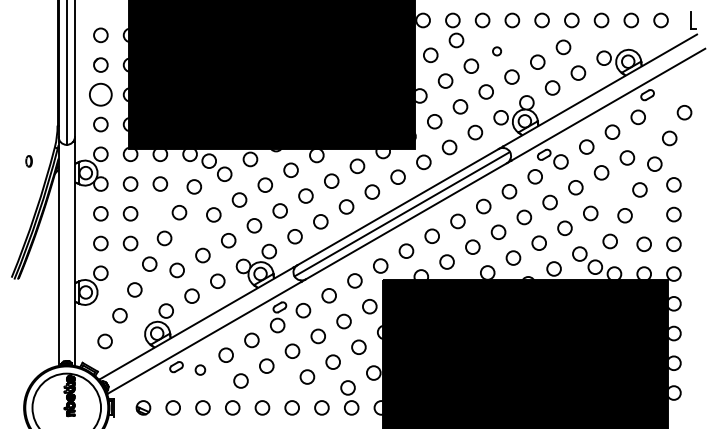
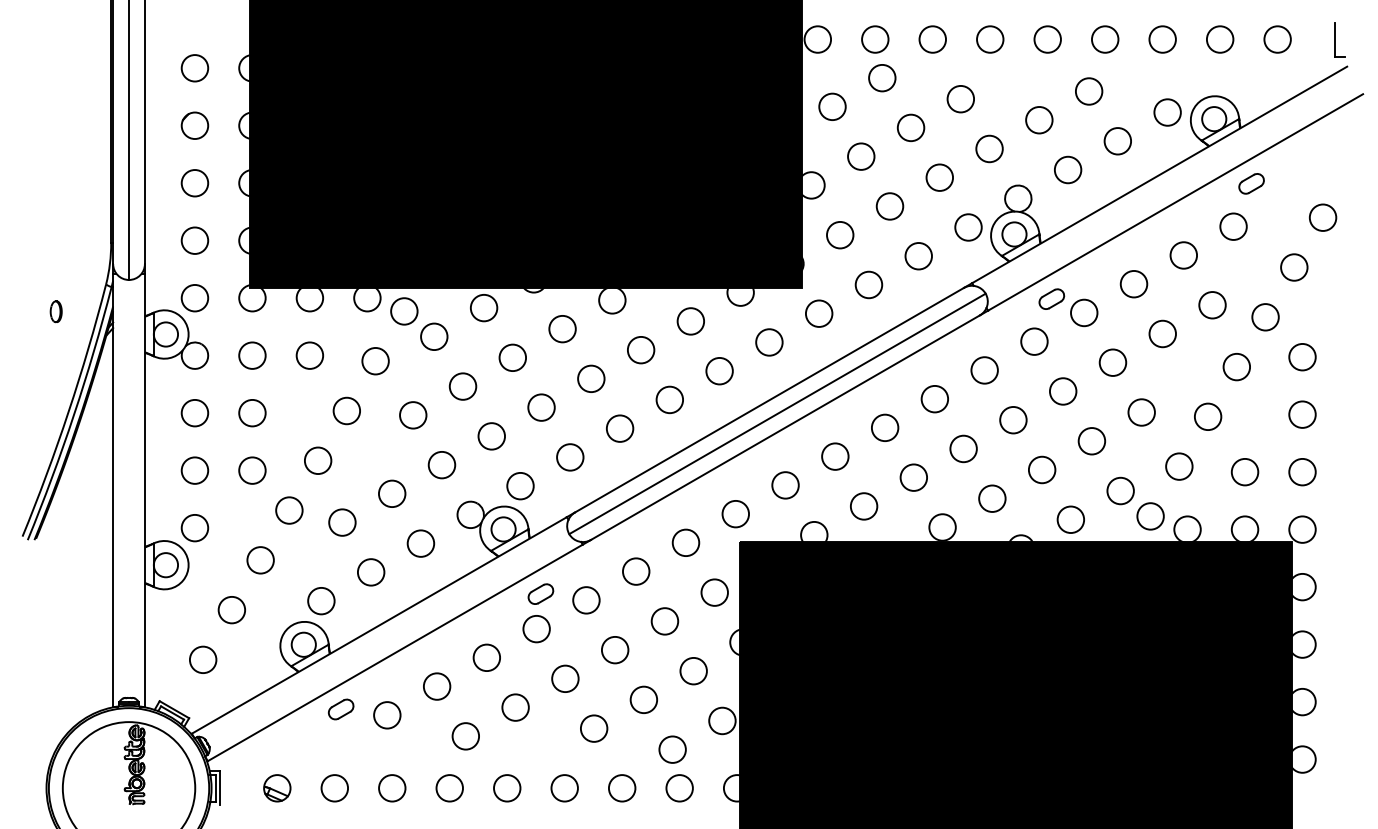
circle: (496, 51) -> (959, 99), size x1.67
circle: (100, 94) -> (194, 182), size x0.62
circle: (200, 369) -> (387, 714), size x1.43

